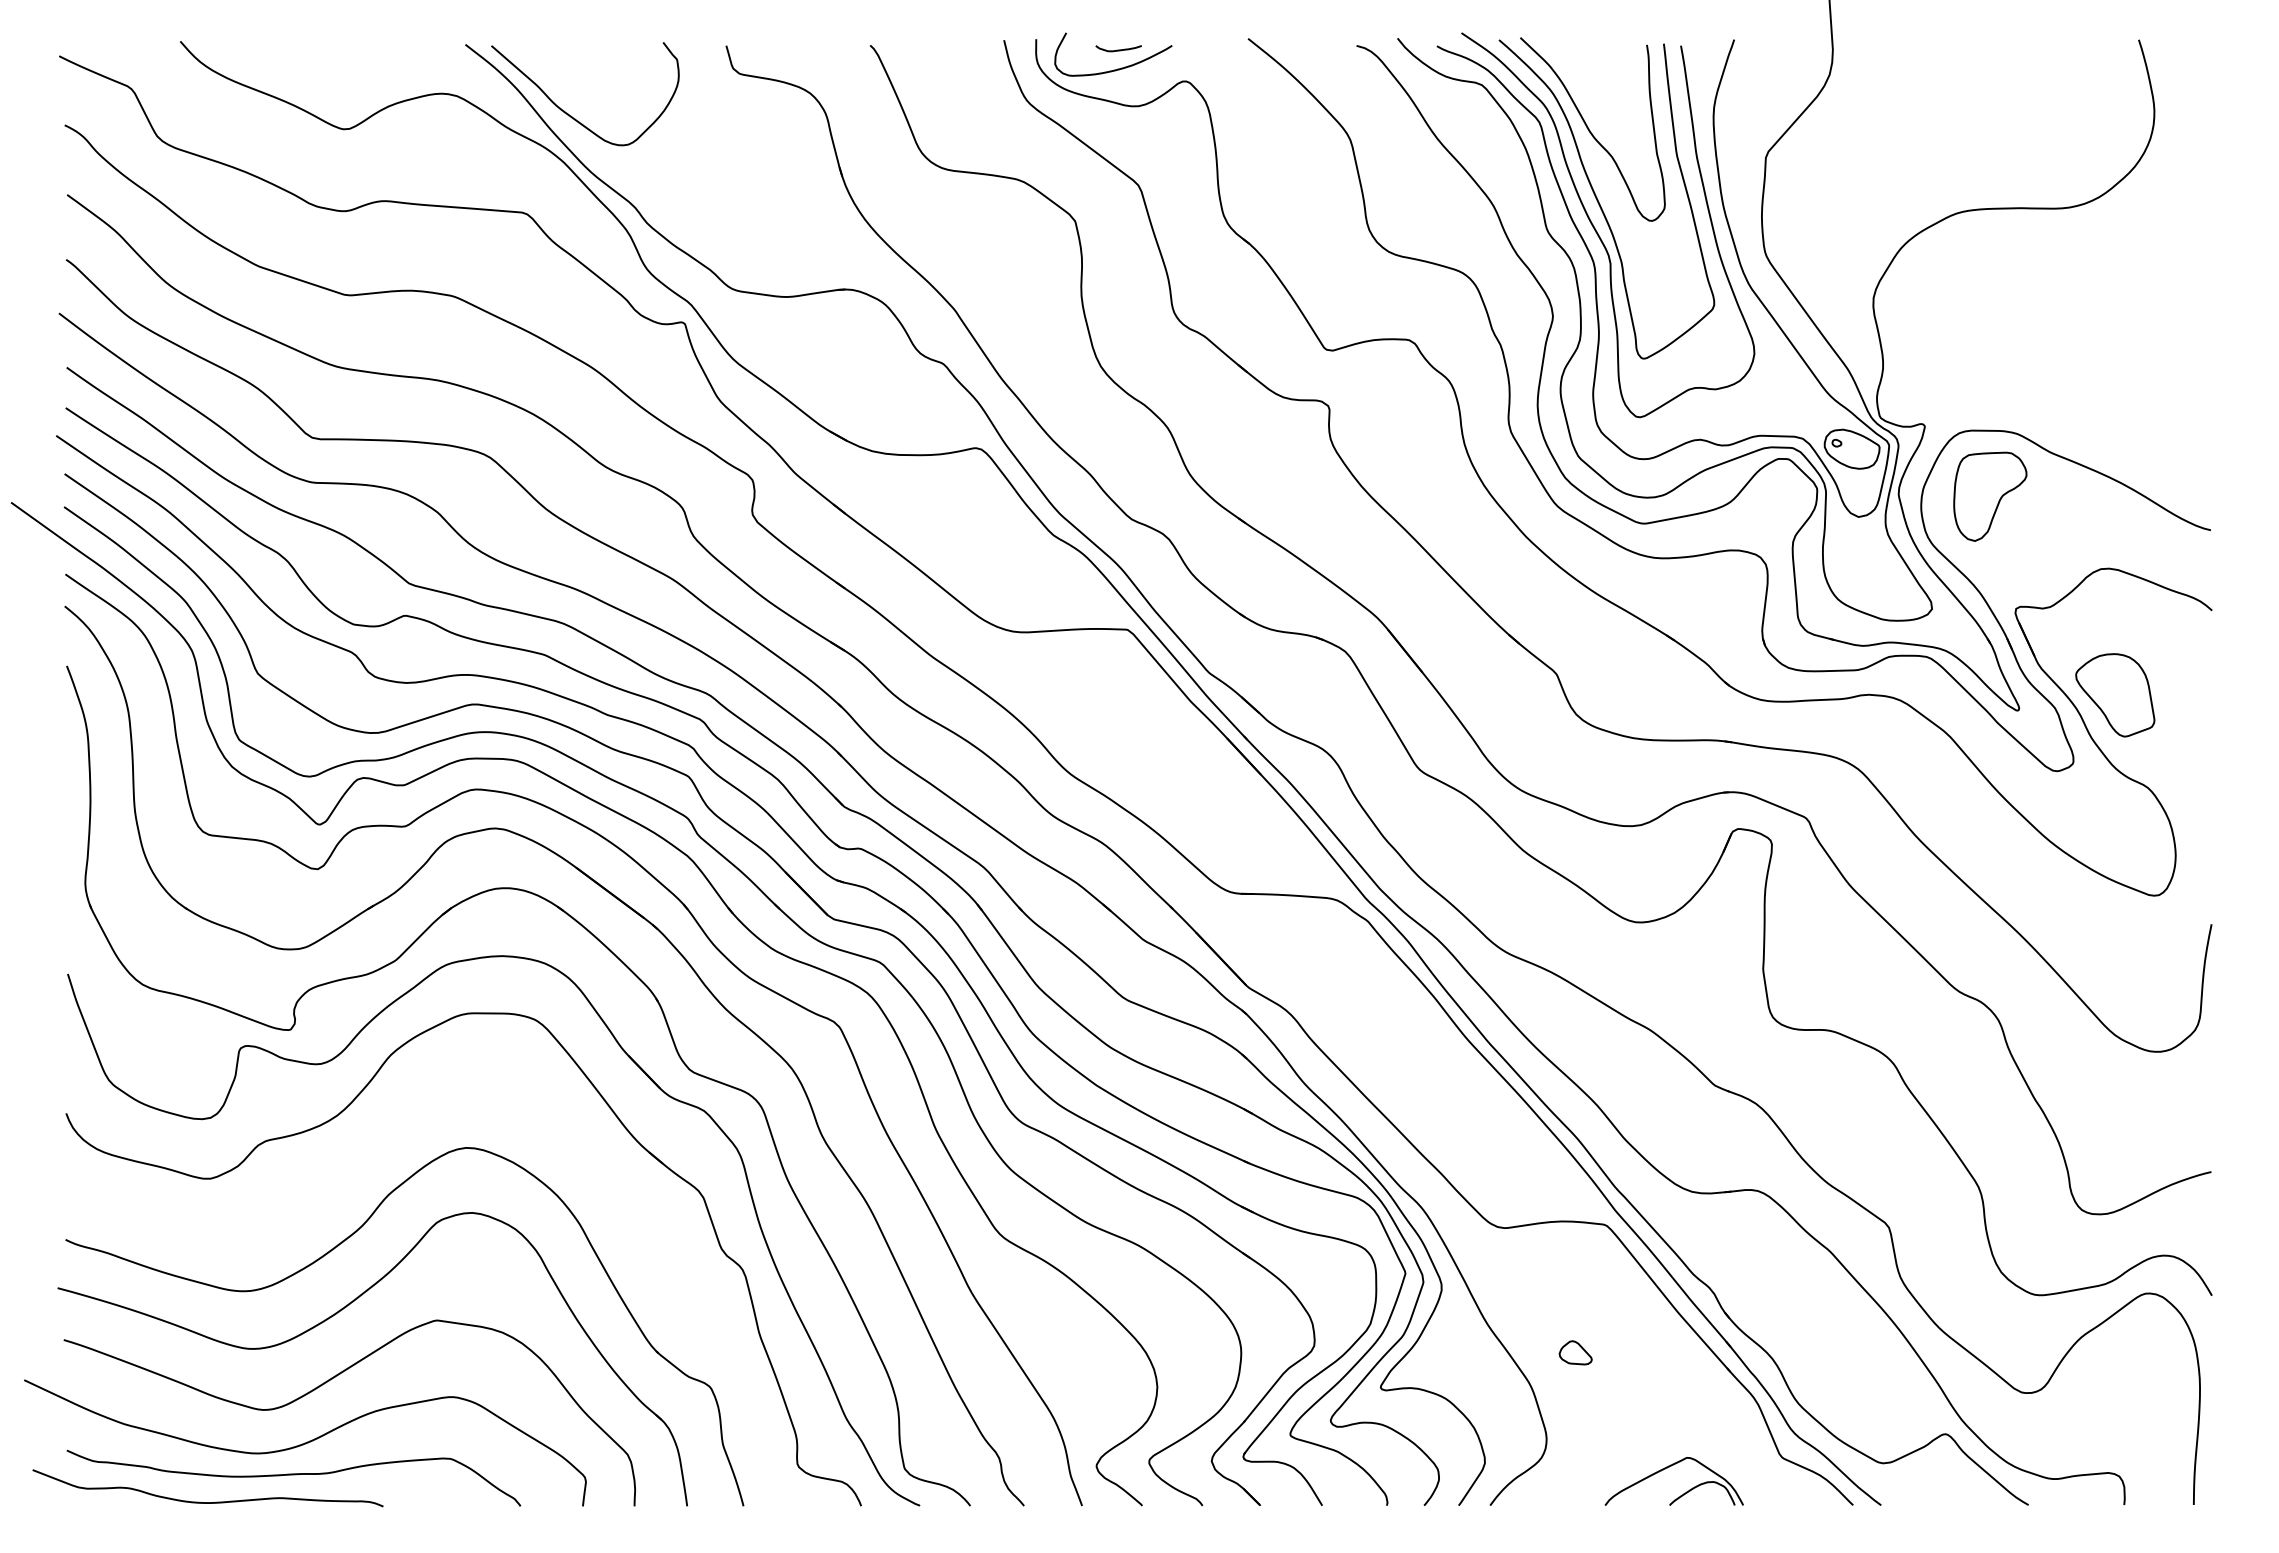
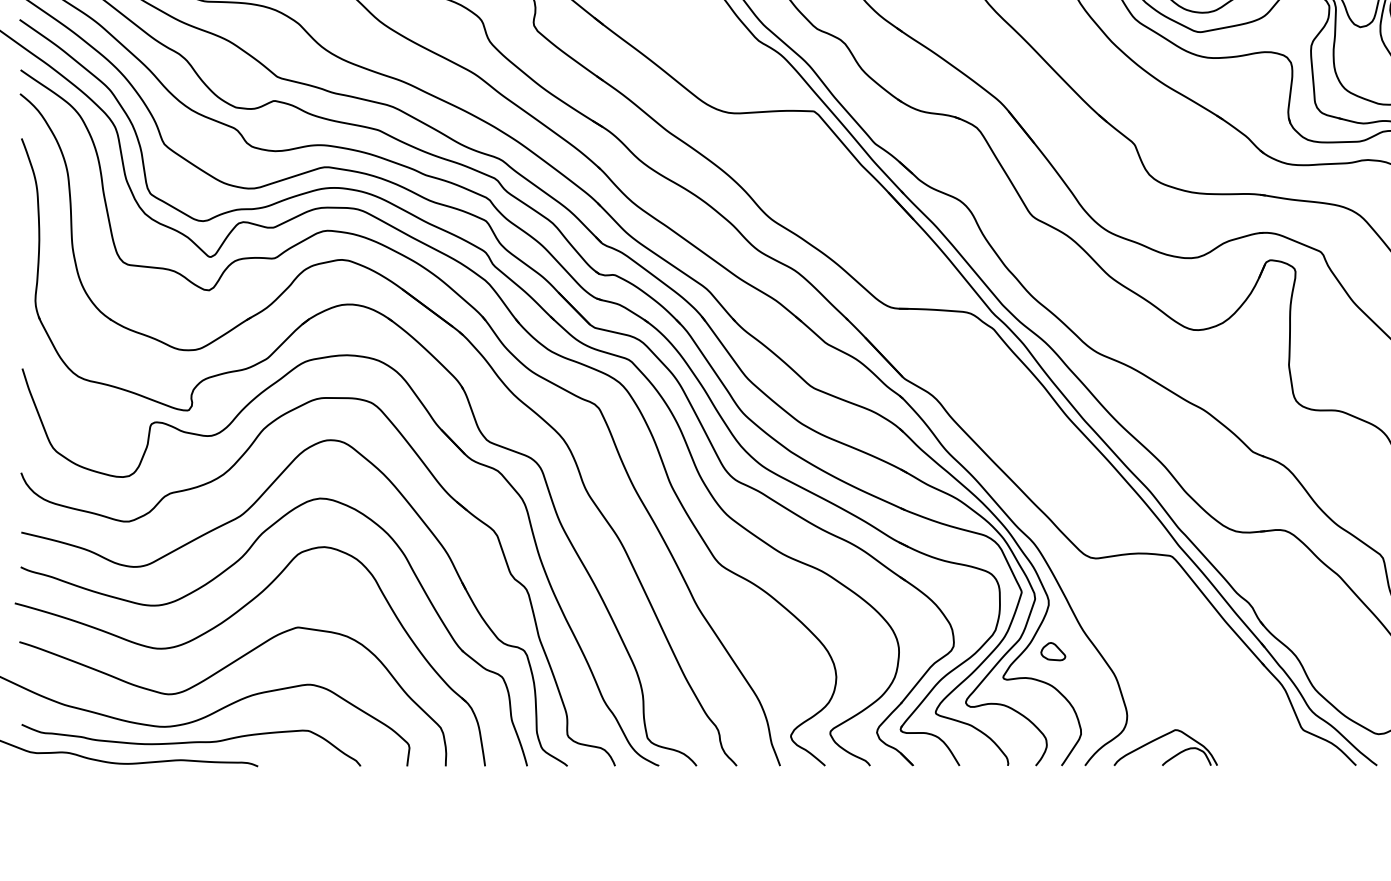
part: (358, 1173) -> (239, 517), added
part: (1575, 1352) -> (1053, 651), moved
part: (1667, 1468) -> (1160, 738), moved

